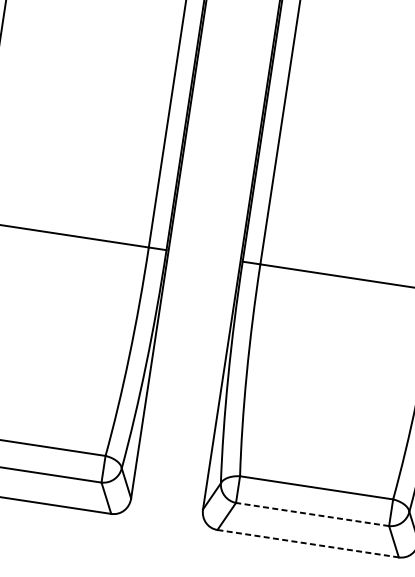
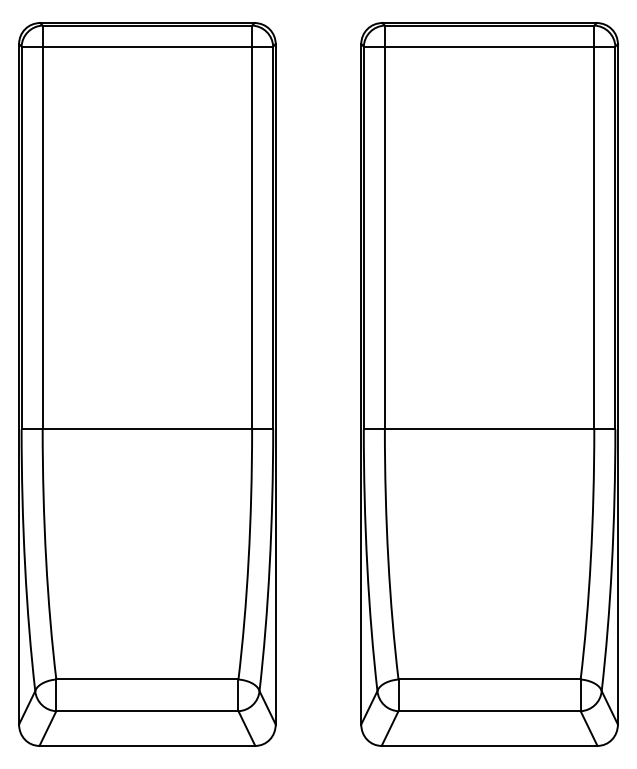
line: (312, 514) -> (489, 711), dashed -> solid
line: (308, 543) -> (489, 745), dashed -> solid

